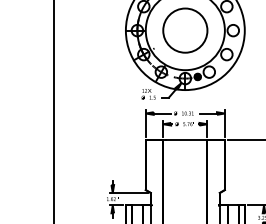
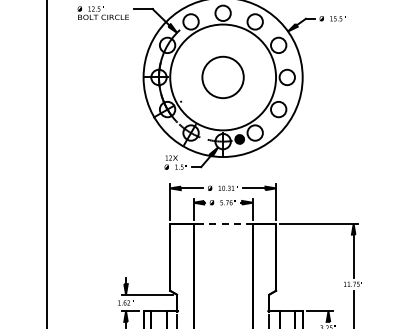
circle: (184, 30) -> (222, 77), size x0.7
line: (186, 140) -> (224, 224), solid -> dashed

